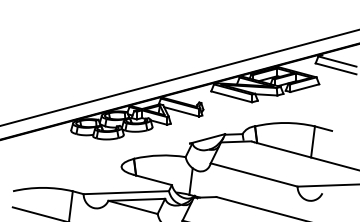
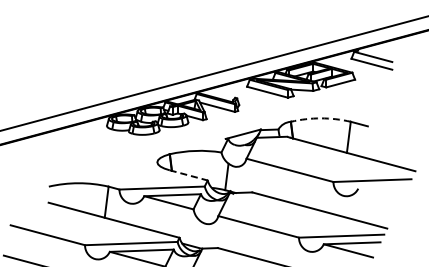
arc: (284, 123) -> (320, 118), solid -> dashed
line: (152, 180) -> (188, 175), solid -> dashed

